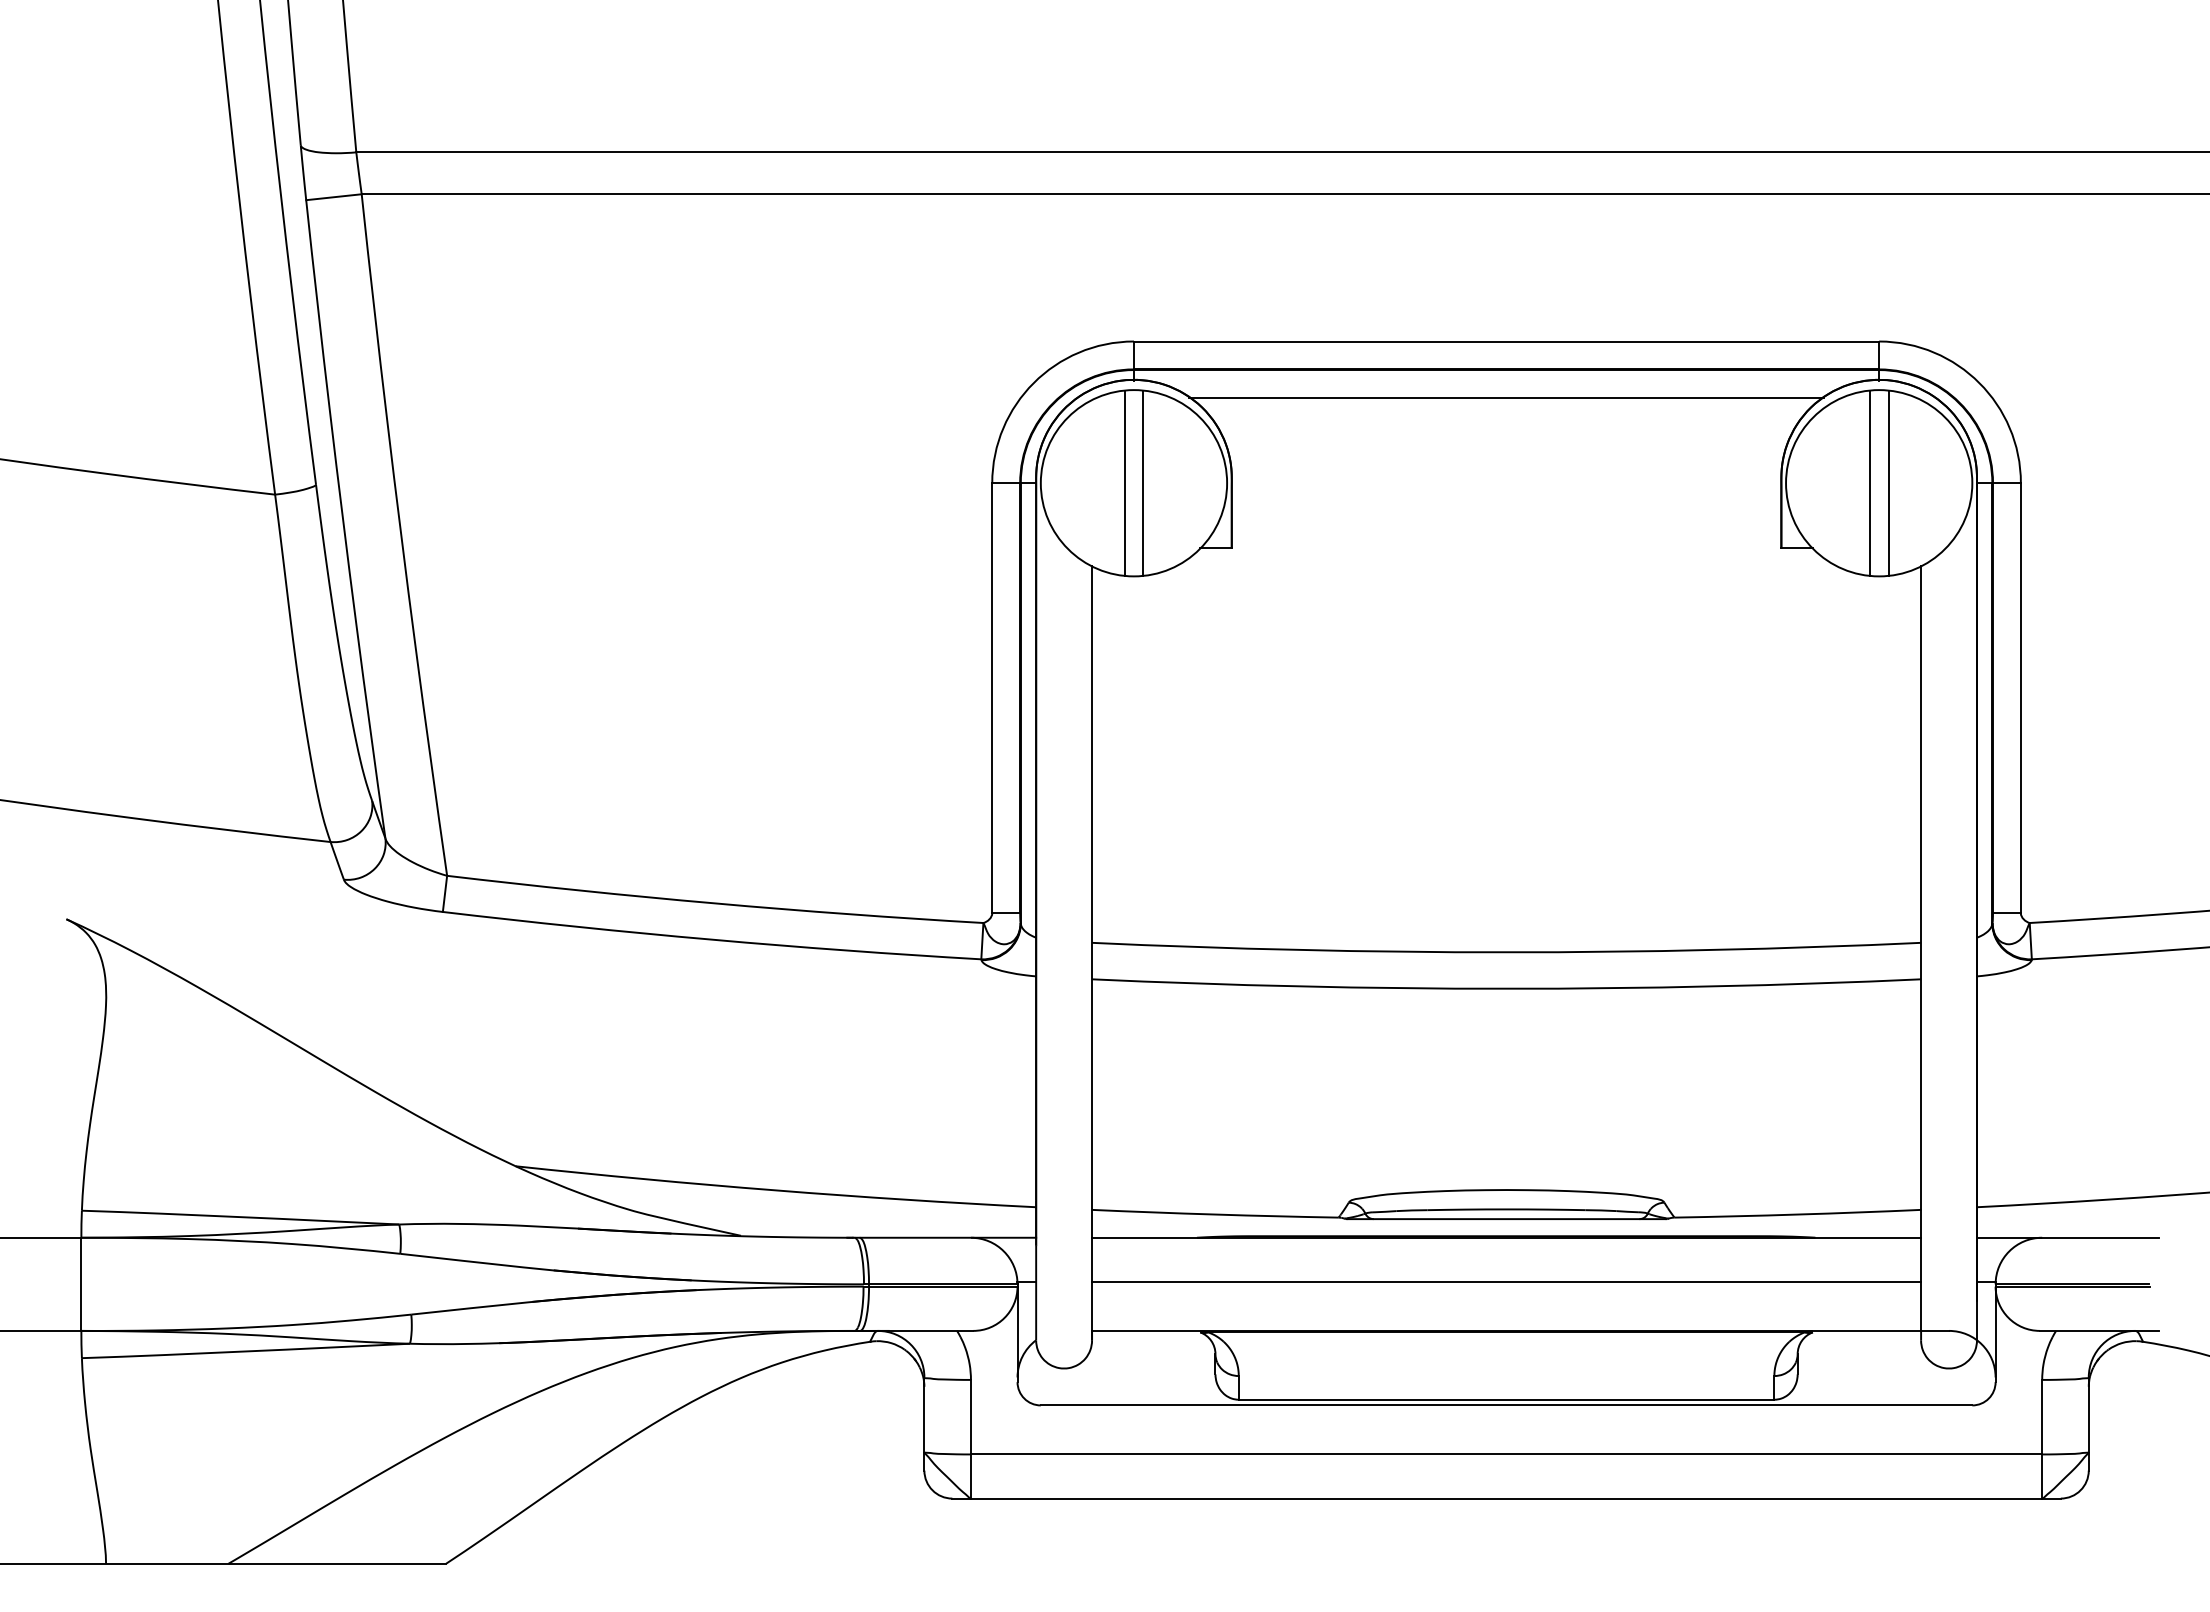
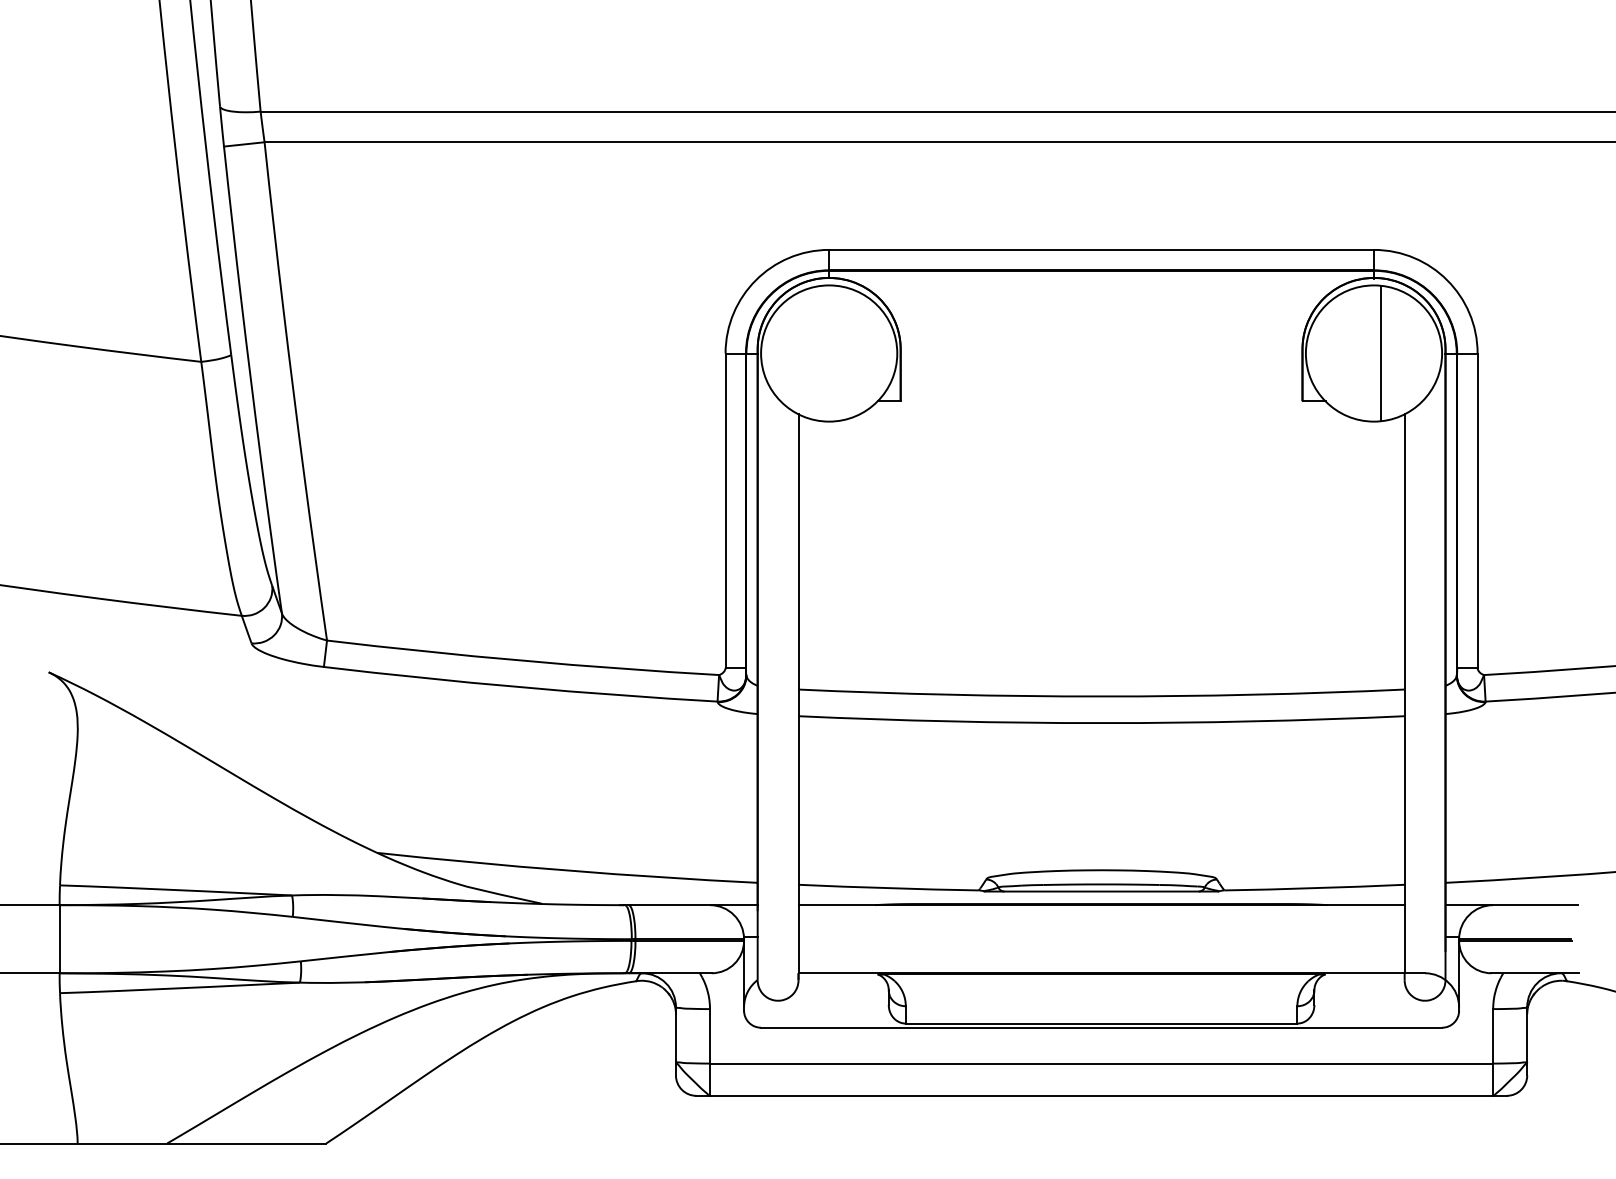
line: (1506, 397) -> (1101, 290), removed
line: (1124, 482) -> (822, 352), removed
line: (1143, 482) -> (836, 352), removed
line: (1869, 482) -> (1366, 352), removed
line: (1506, 1281) -> (1101, 937), removed

